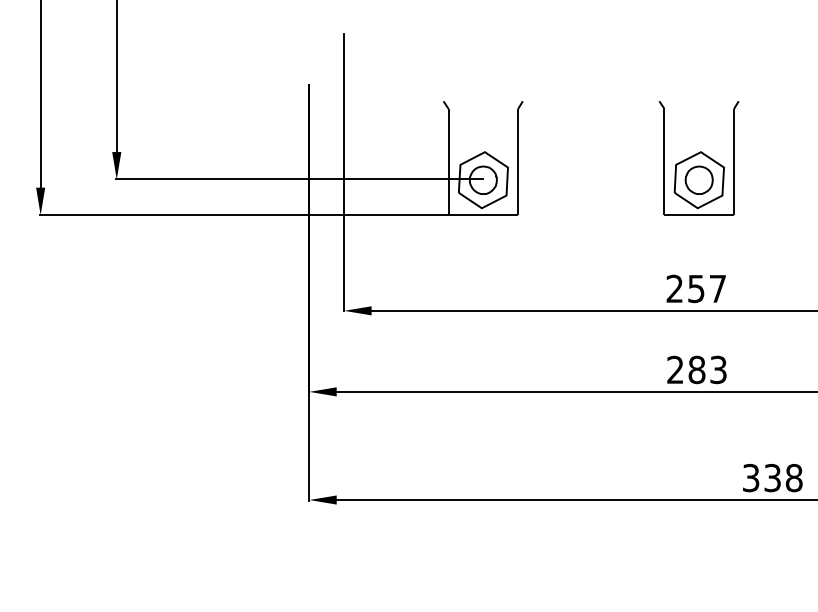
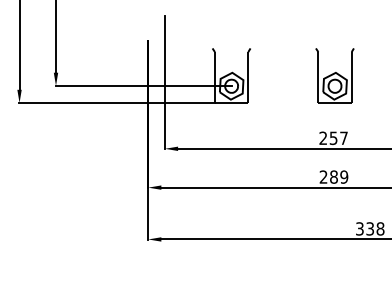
text: (718, 368) -> (344, 176), 283 -> 289

